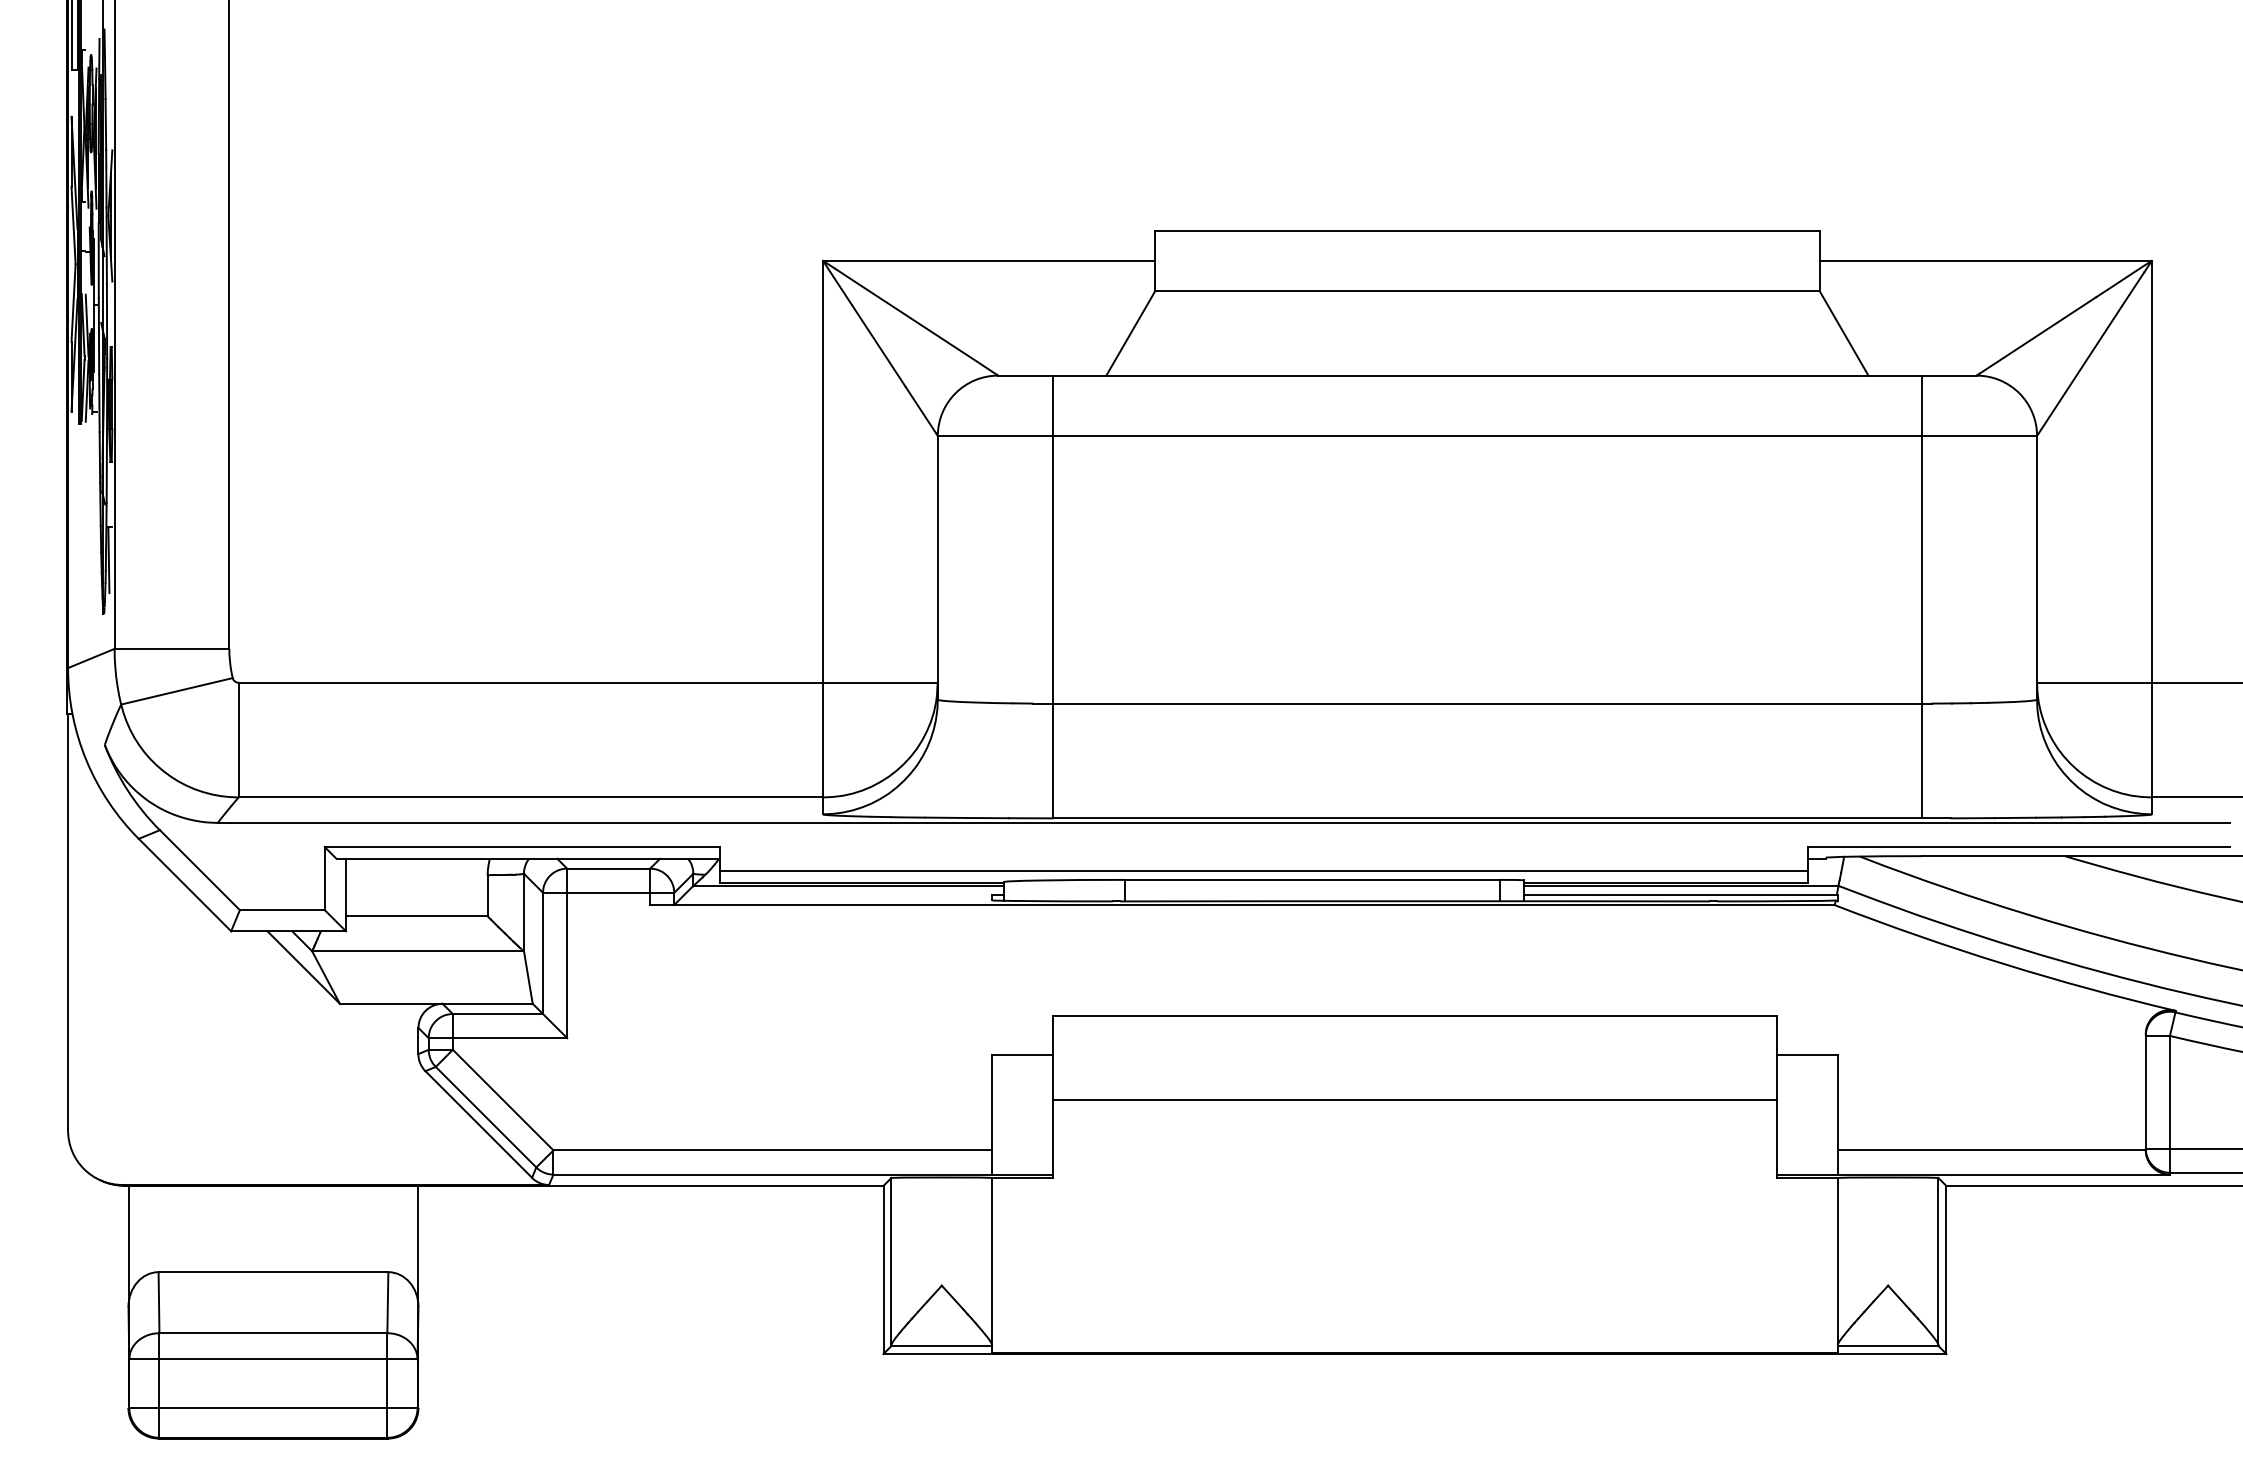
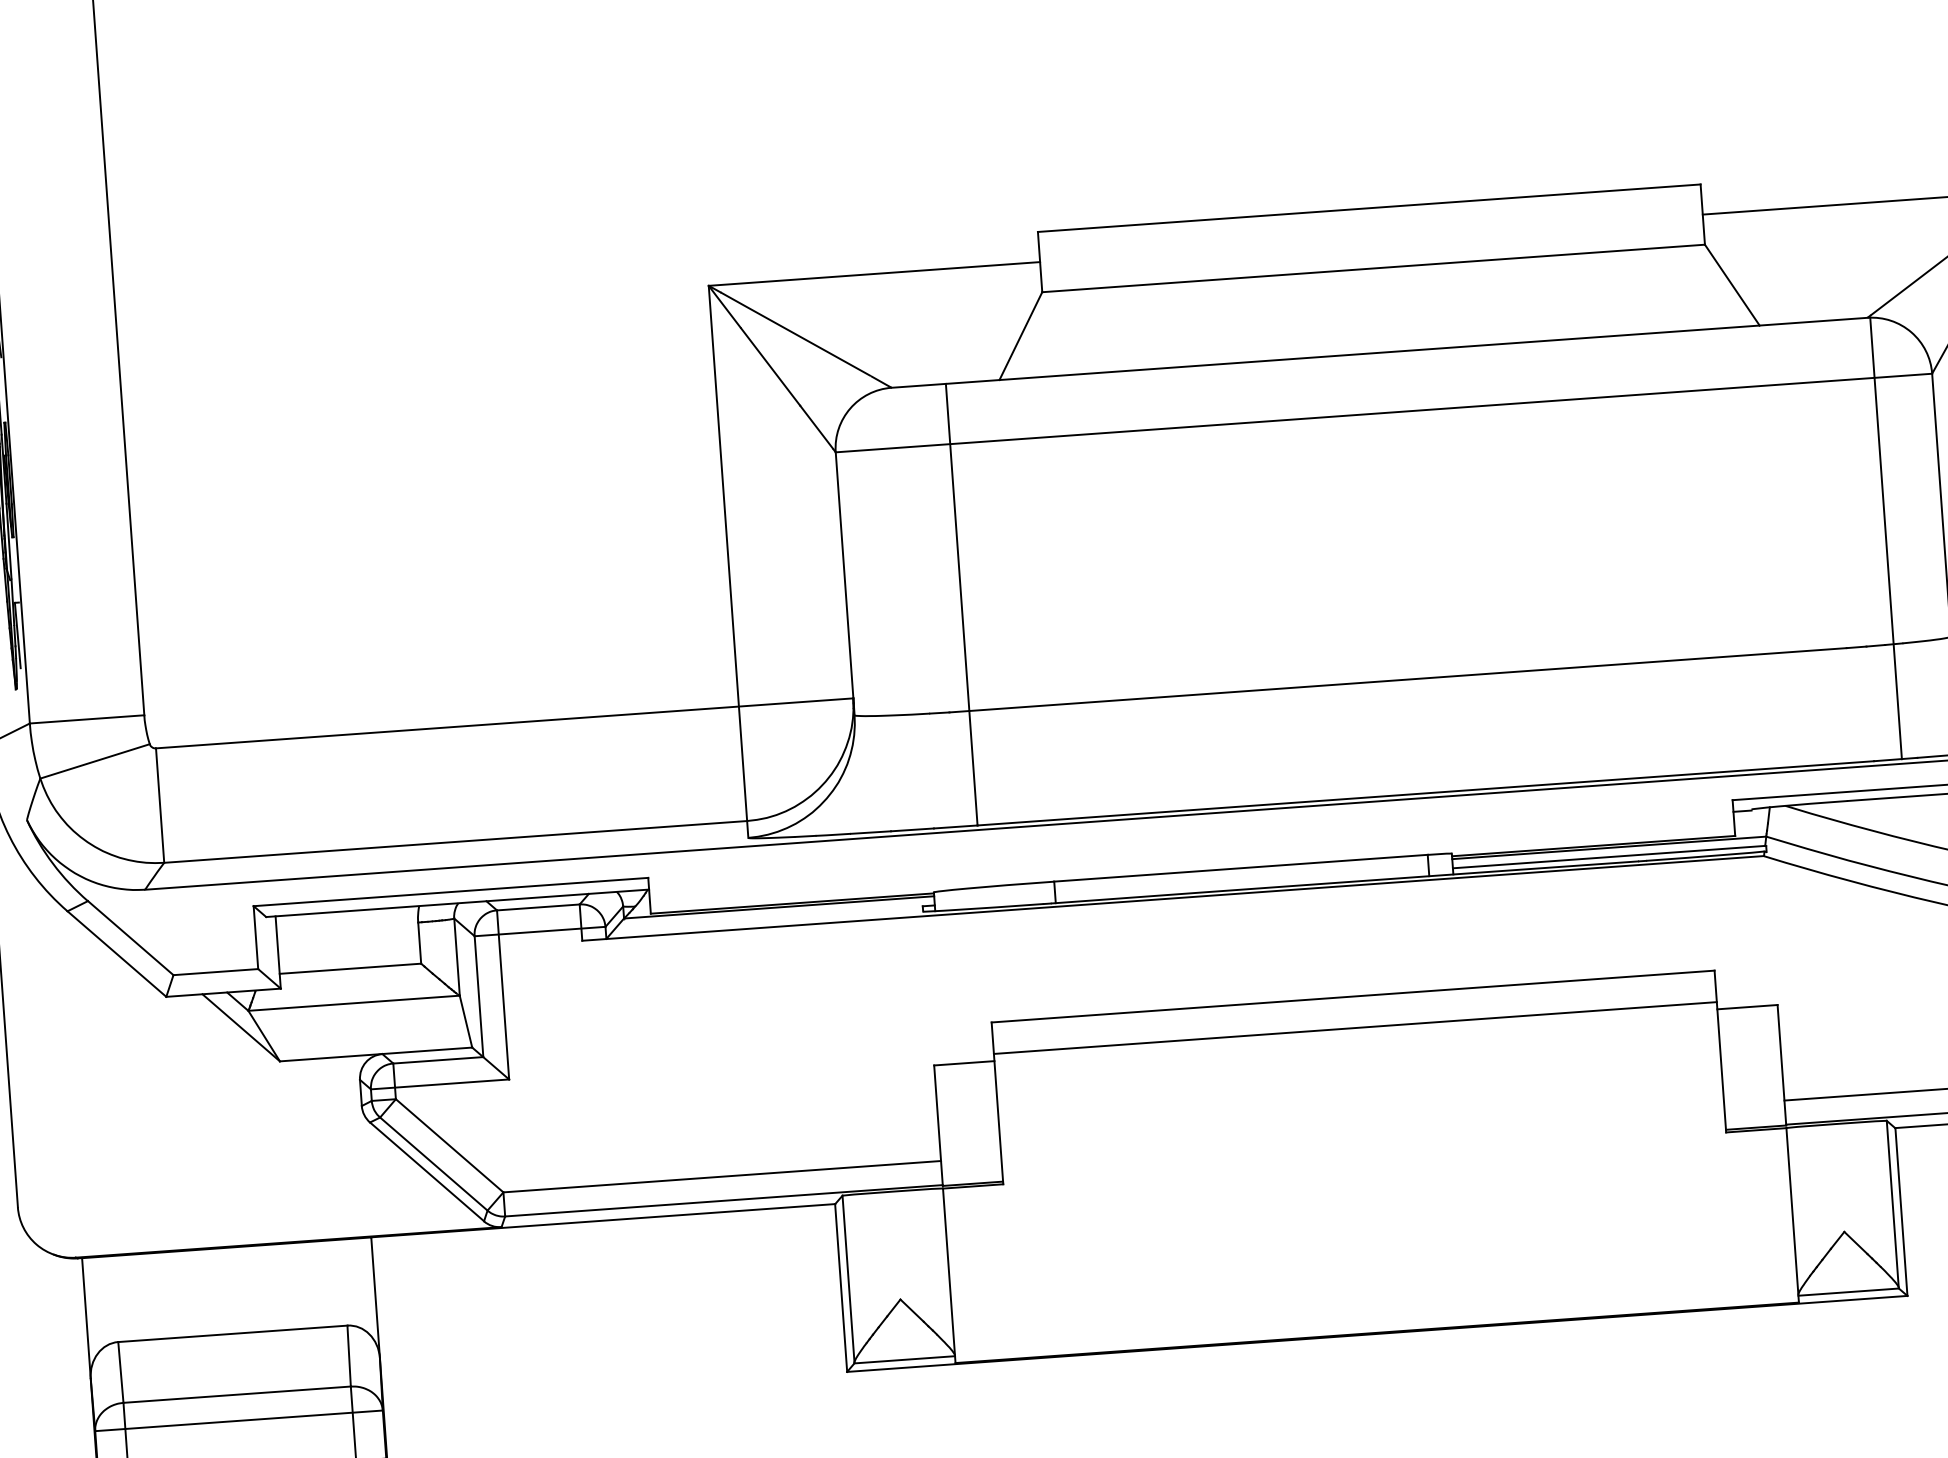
line: (1922, 596) -> (1886, 537), moved
line: (1263, 871) -> (1191, 863), removed
line: (1414, 1100) -> (1354, 1028), moved

